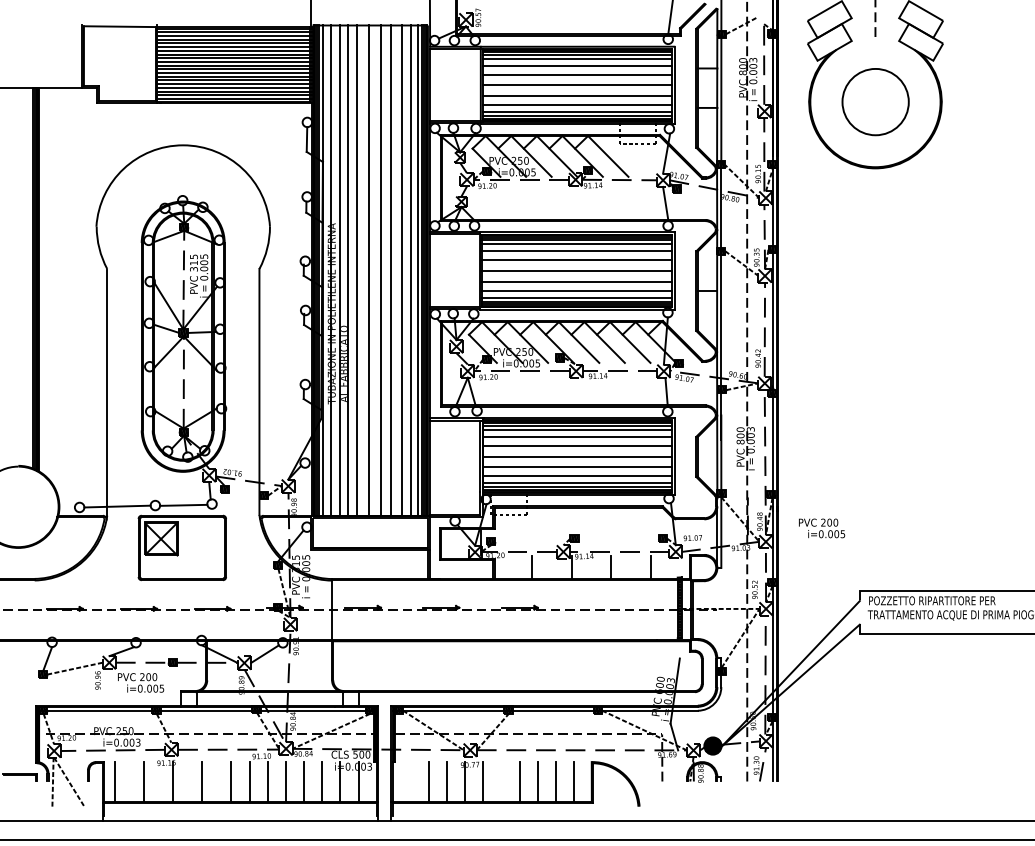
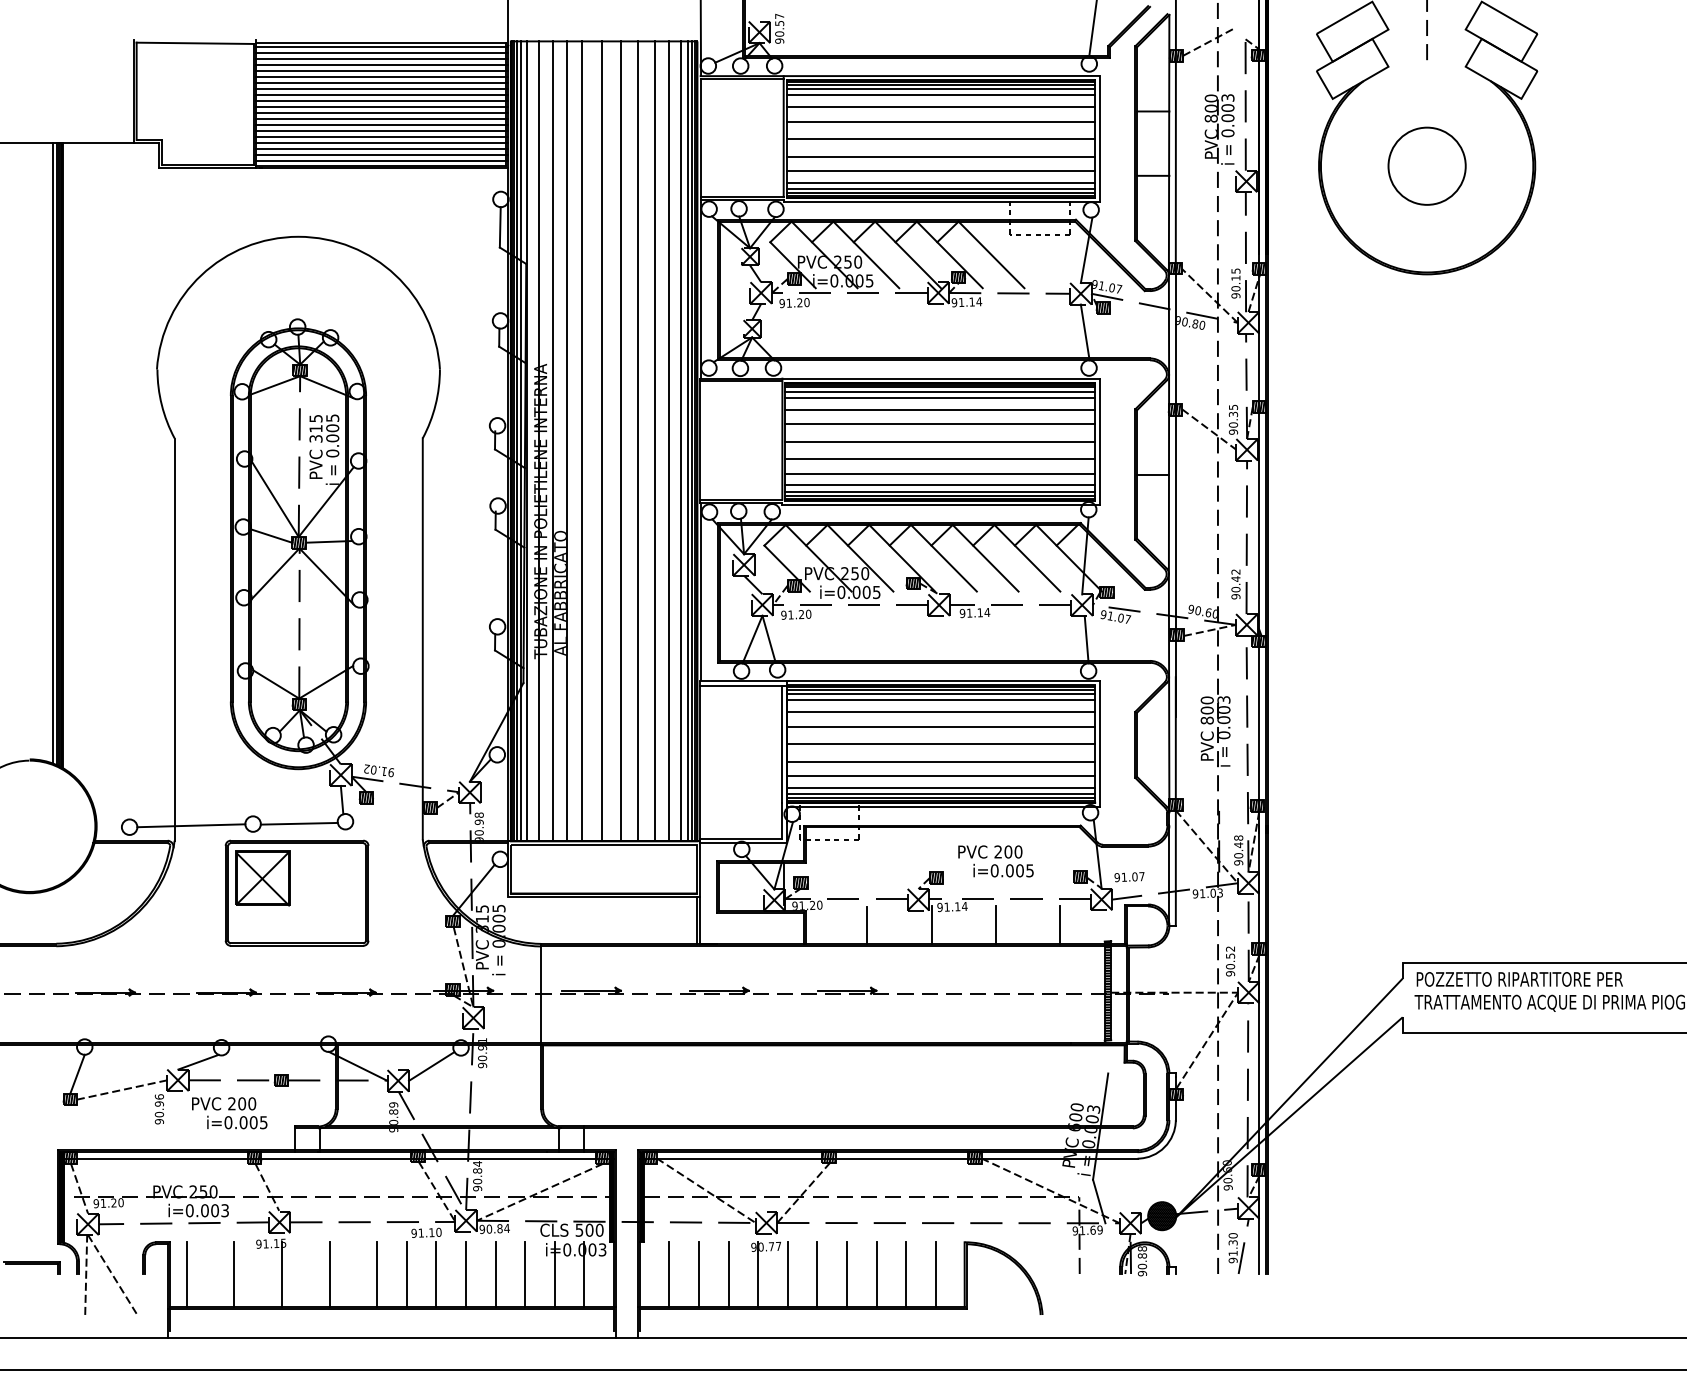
circle: (874, 101) -> (1425, 165), size x0.71
text: (822, 528) -> (996, 861), moved
line: (410, 781) -> (669, 1273), added
line: (501, 781) -> (817, 1273), added

